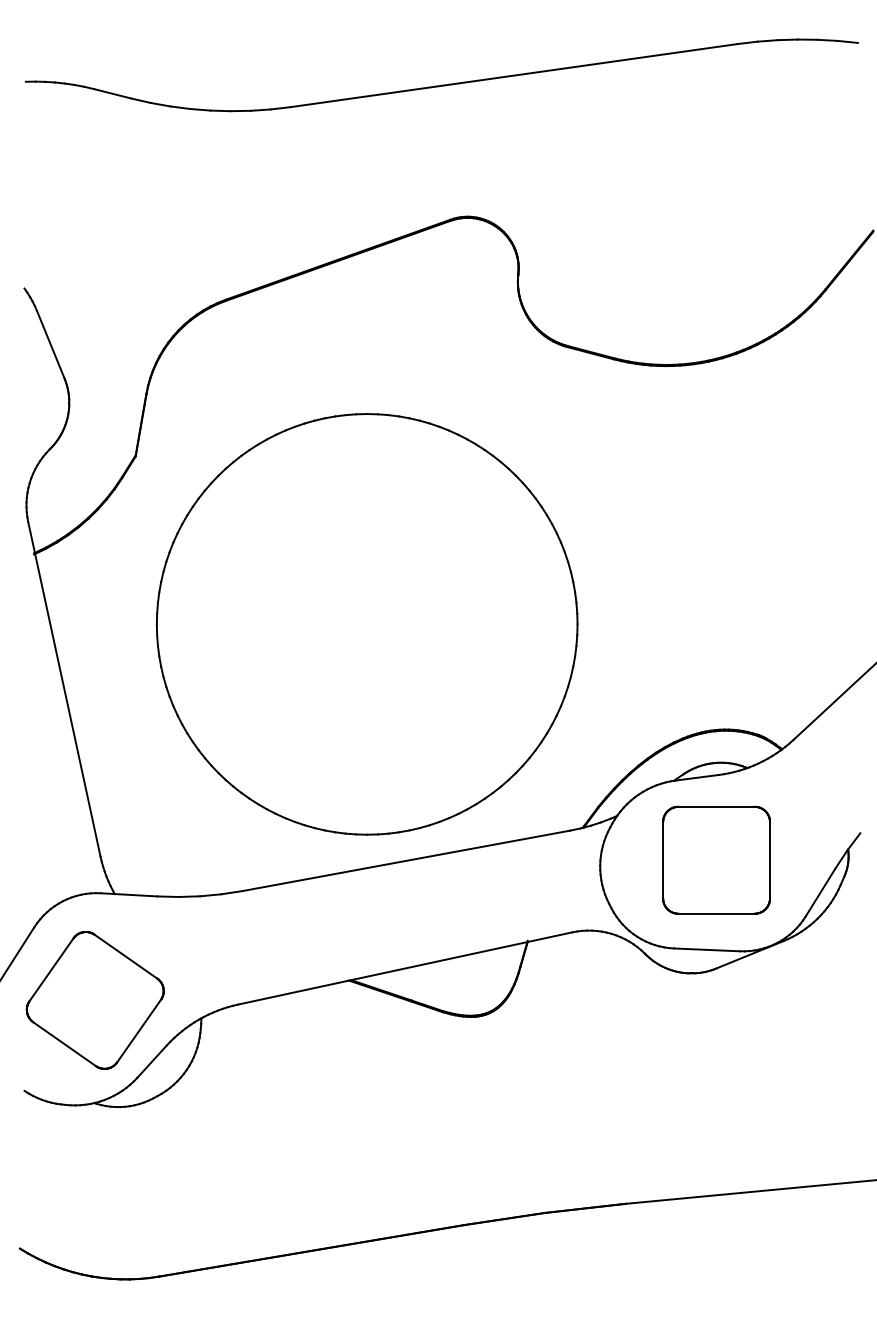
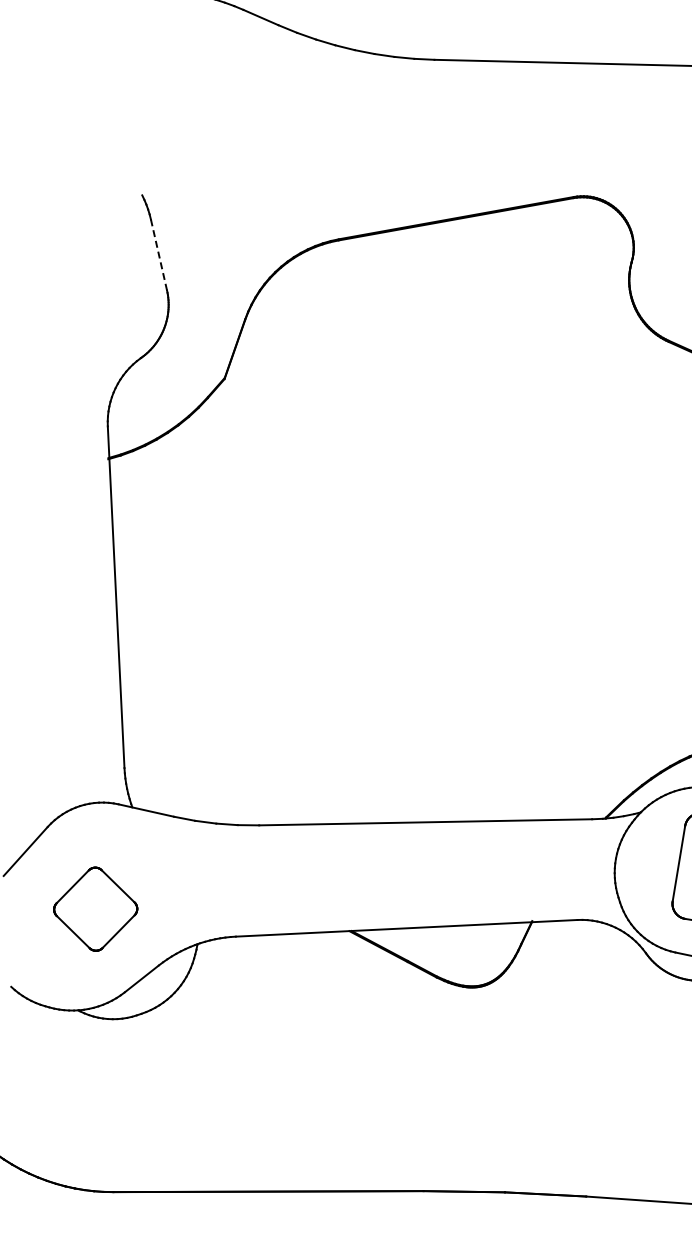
line: (50, 345) -> (158, 255), solid -> dashed
part: (366, 624) -> (424, 582), removed
part: (94, 1000) -> (95, 909), size x0.6

